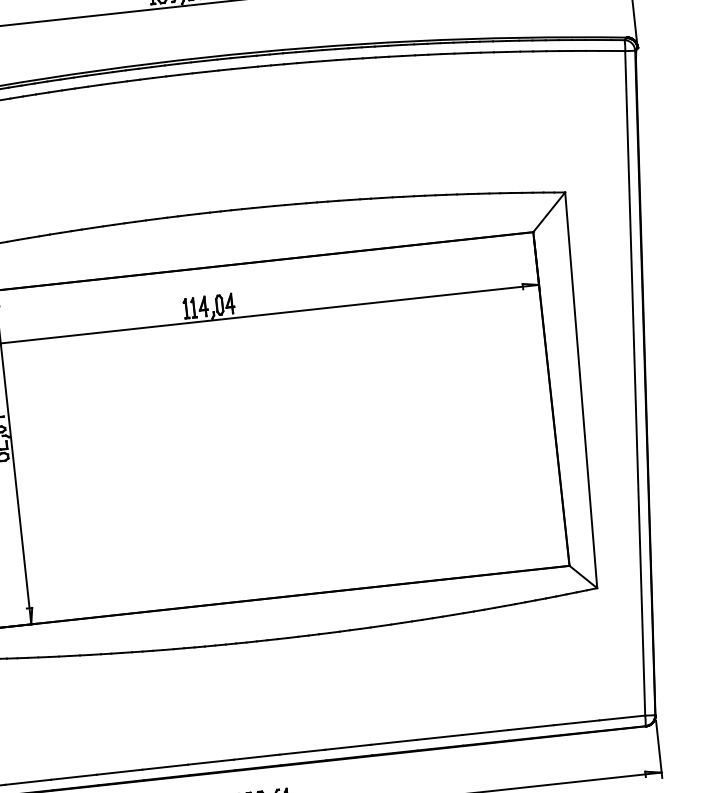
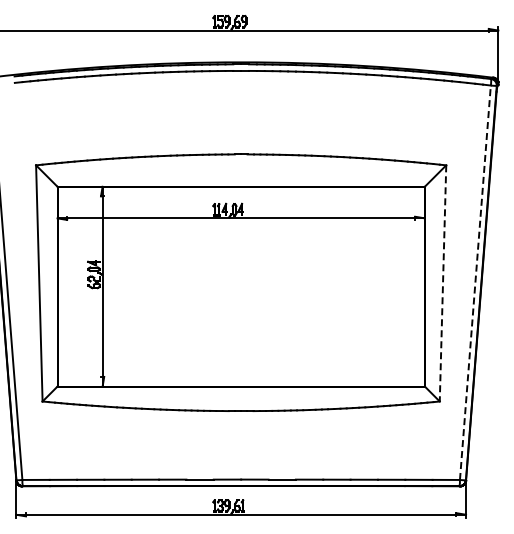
line: (635, 382) -> (475, 282), solid -> dashed
line: (582, 390) -> (443, 283), solid -> dashed

